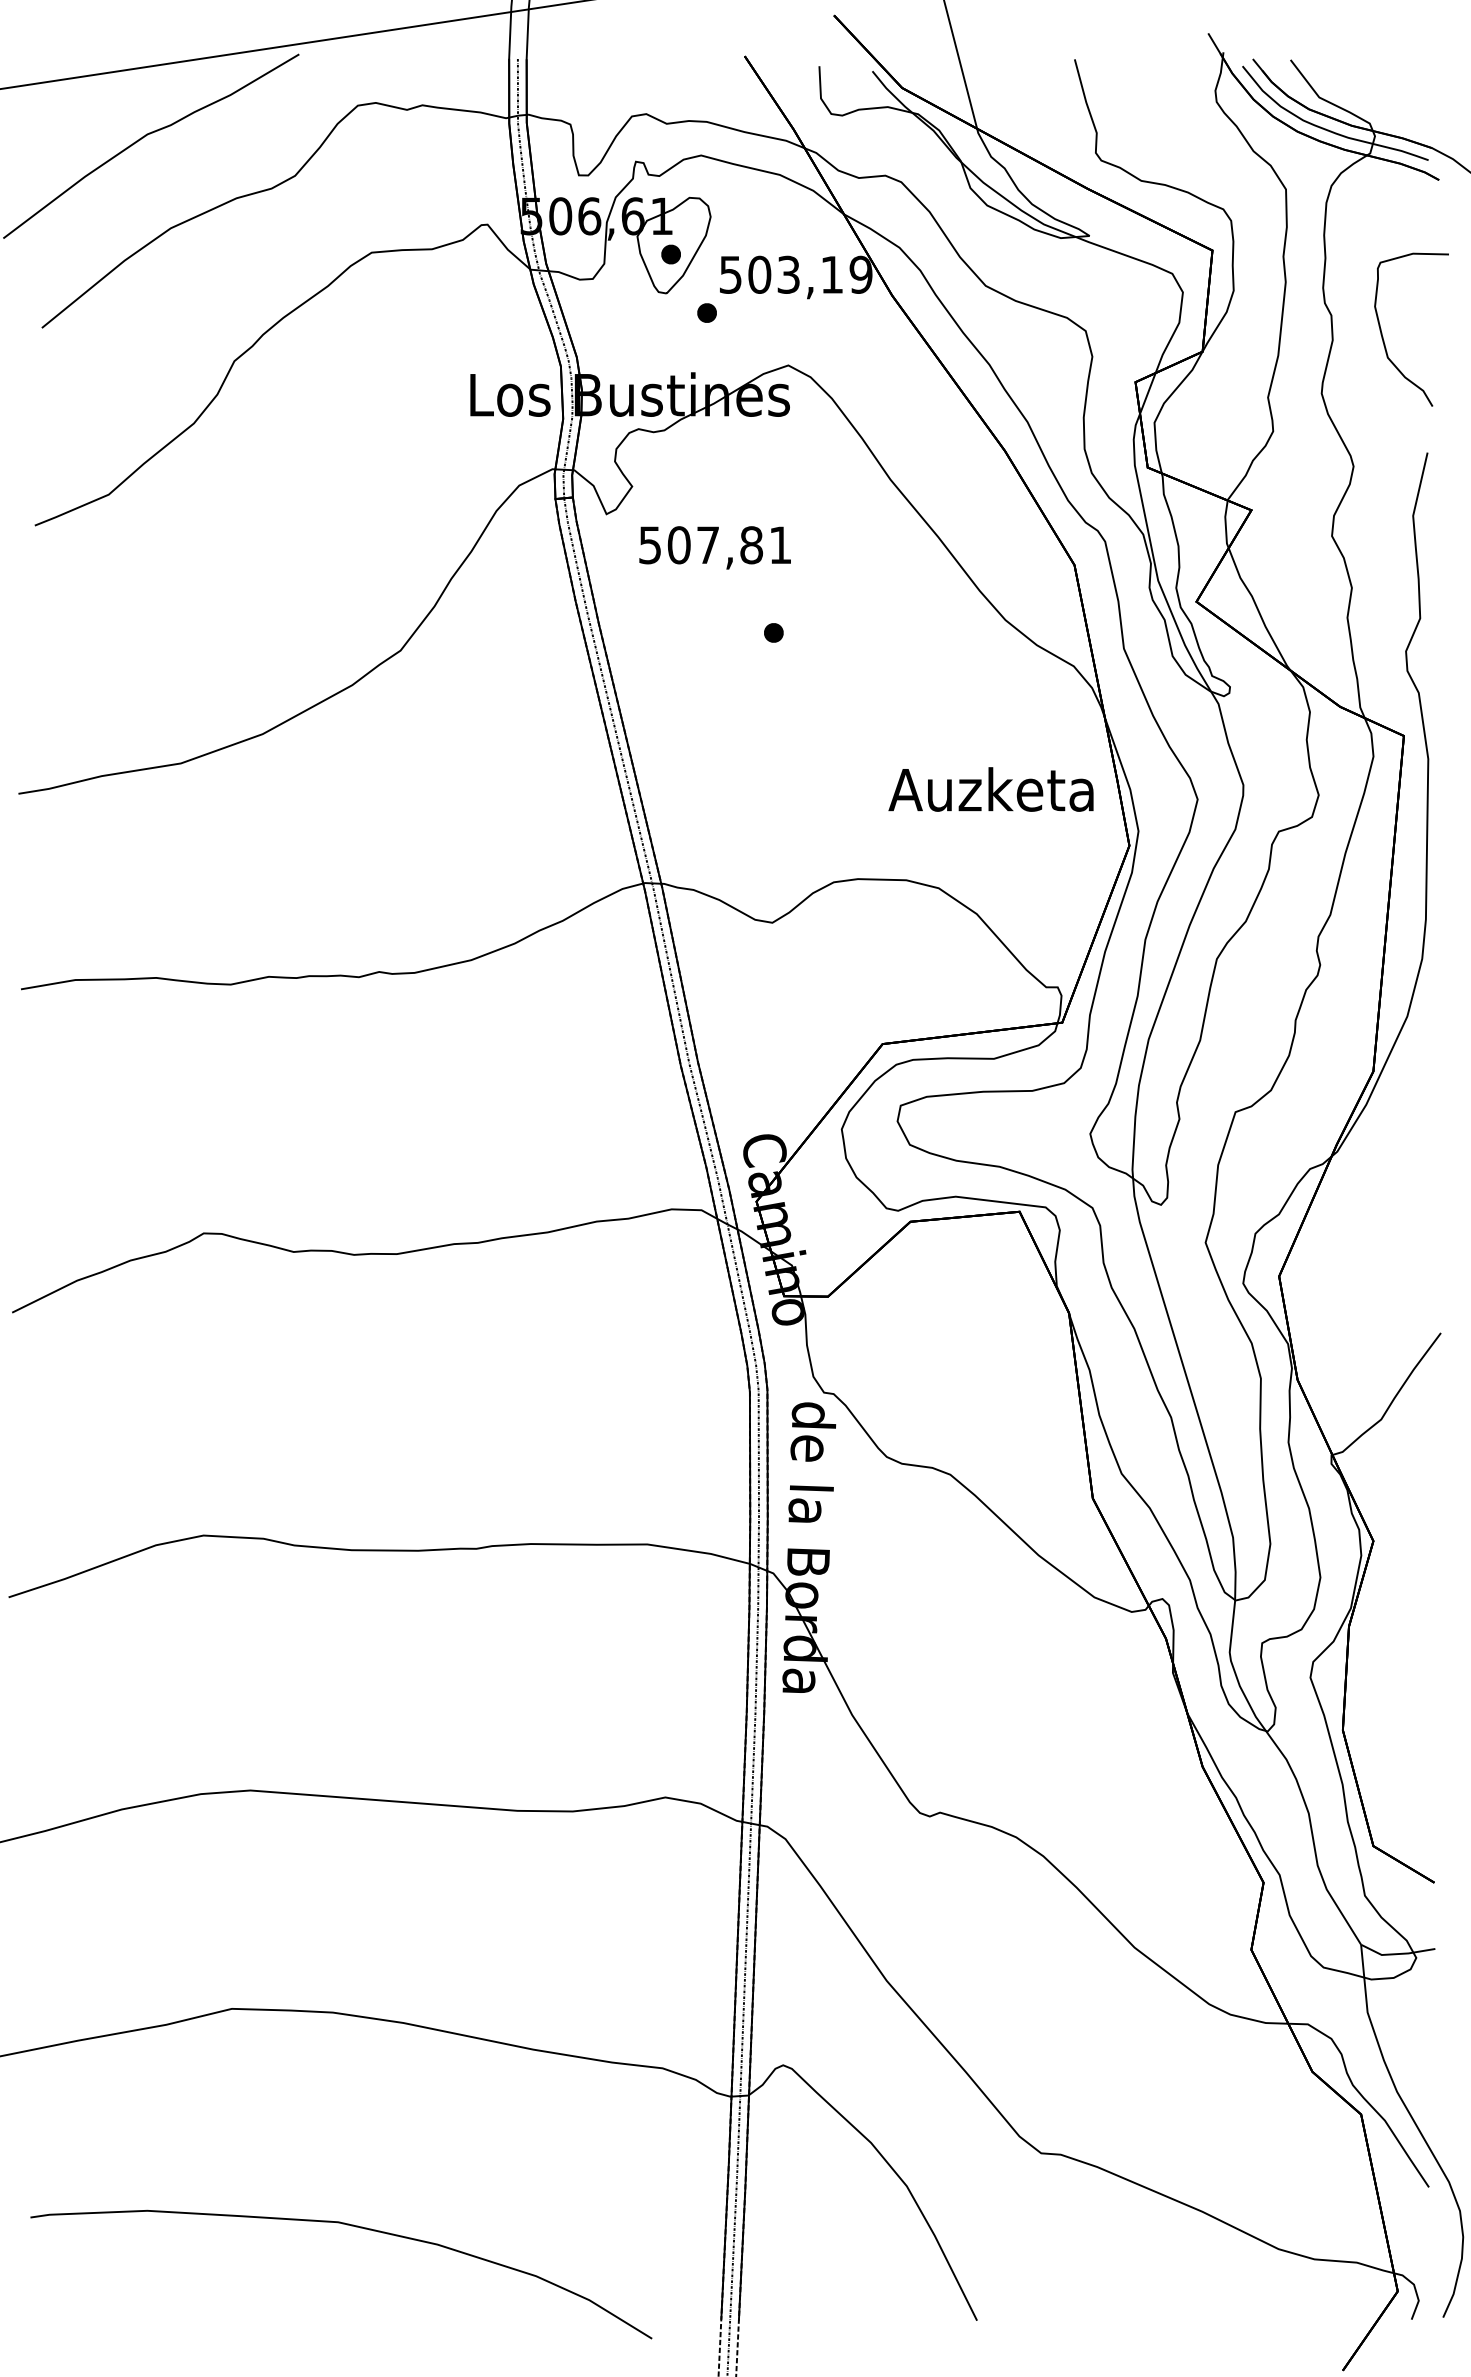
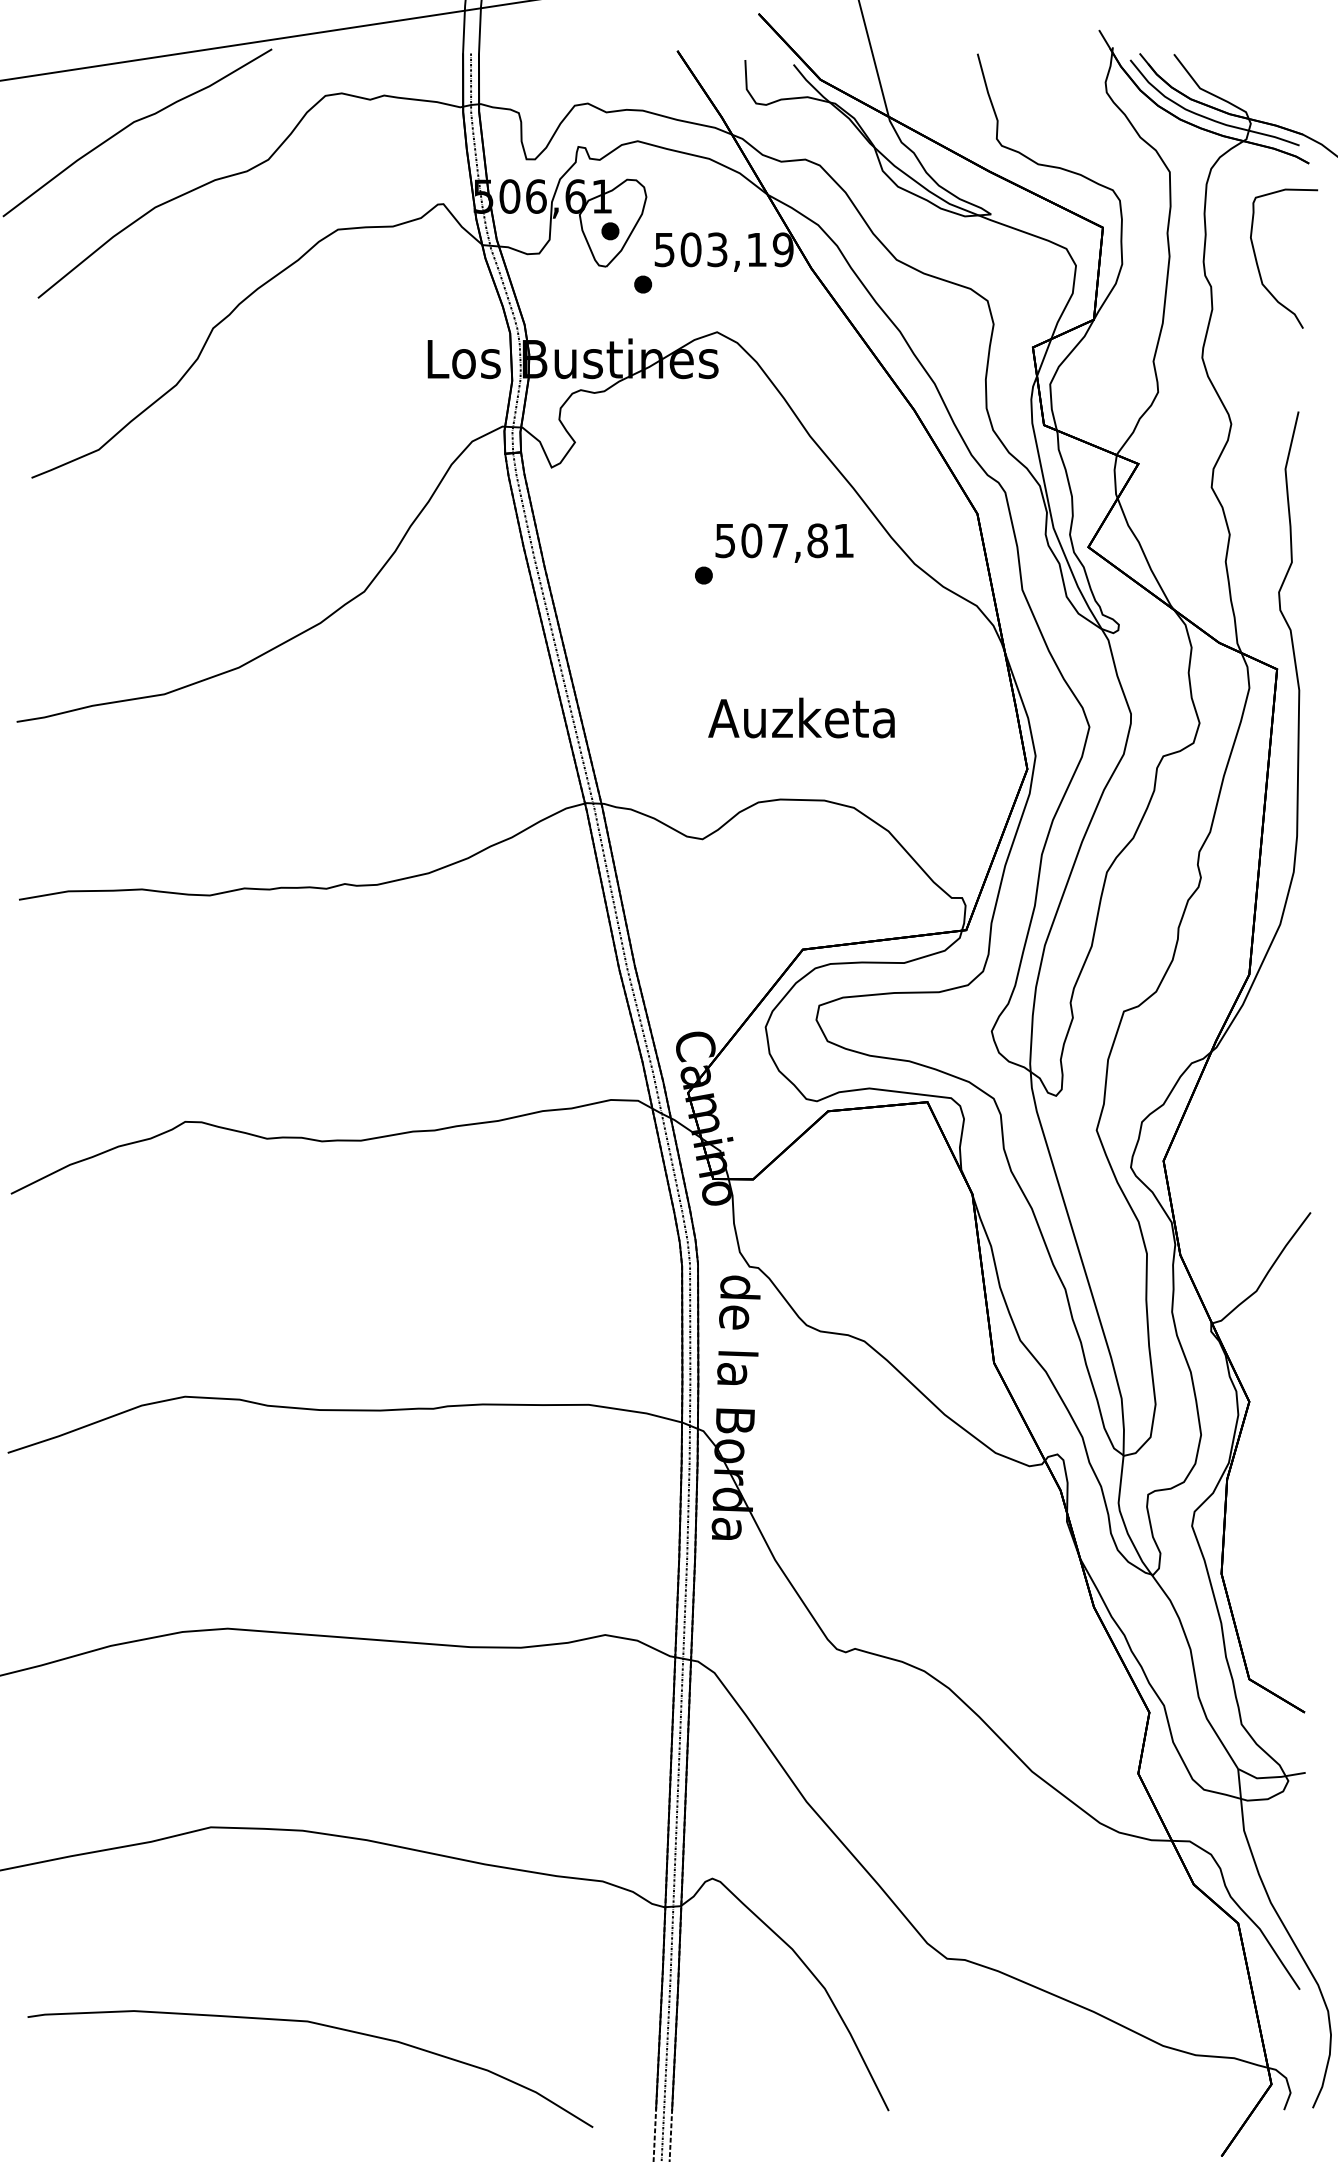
curve: (1383, 336) -> (1258, 264), moved
text: (715, 547) -> (784, 542), moved
text: (991, 788) -> (801, 717), moved

